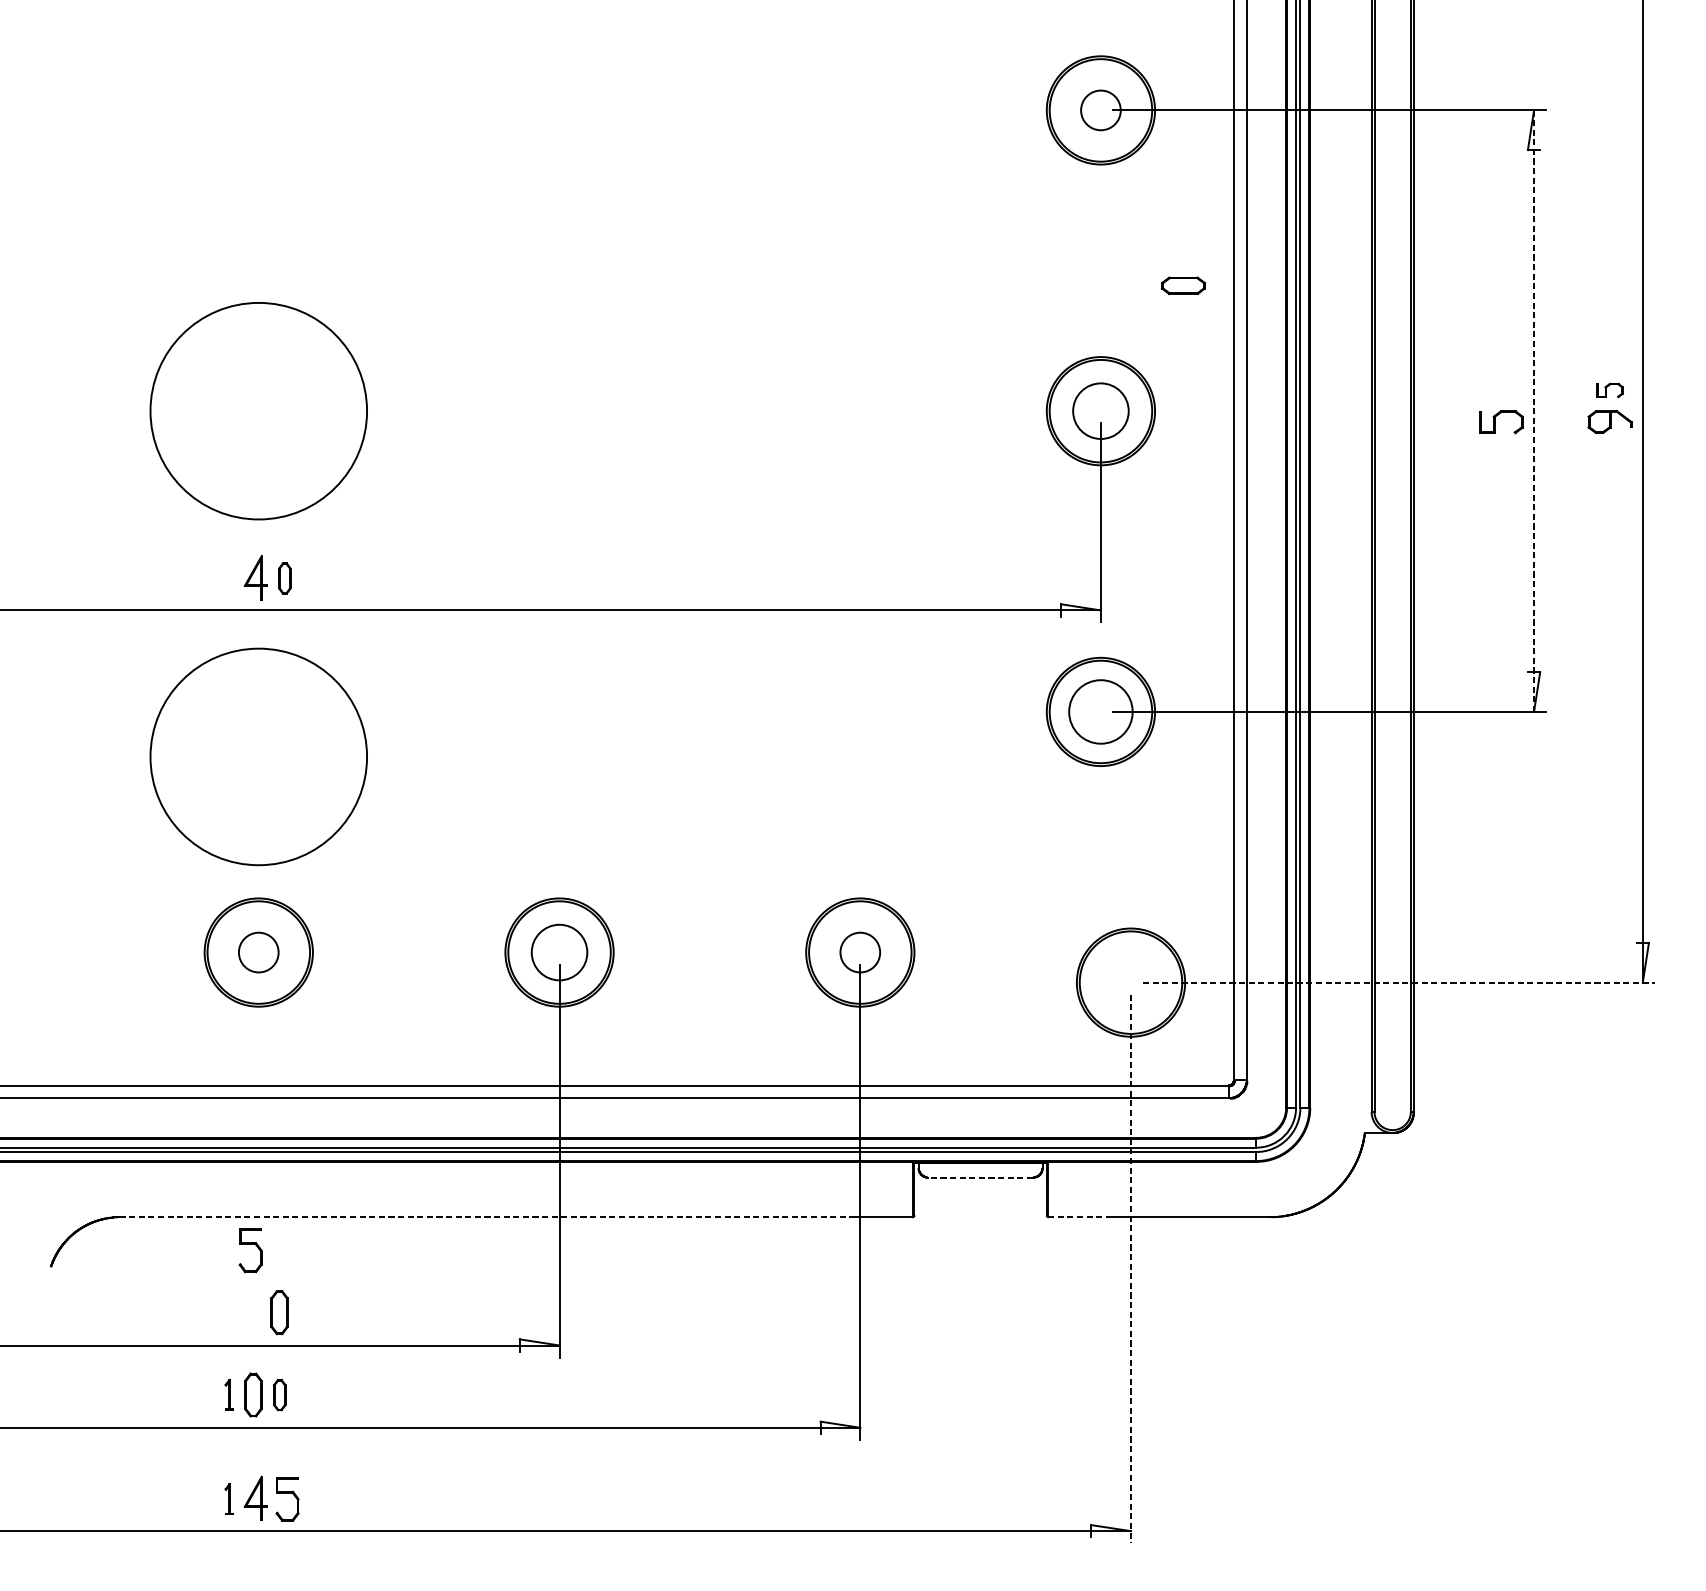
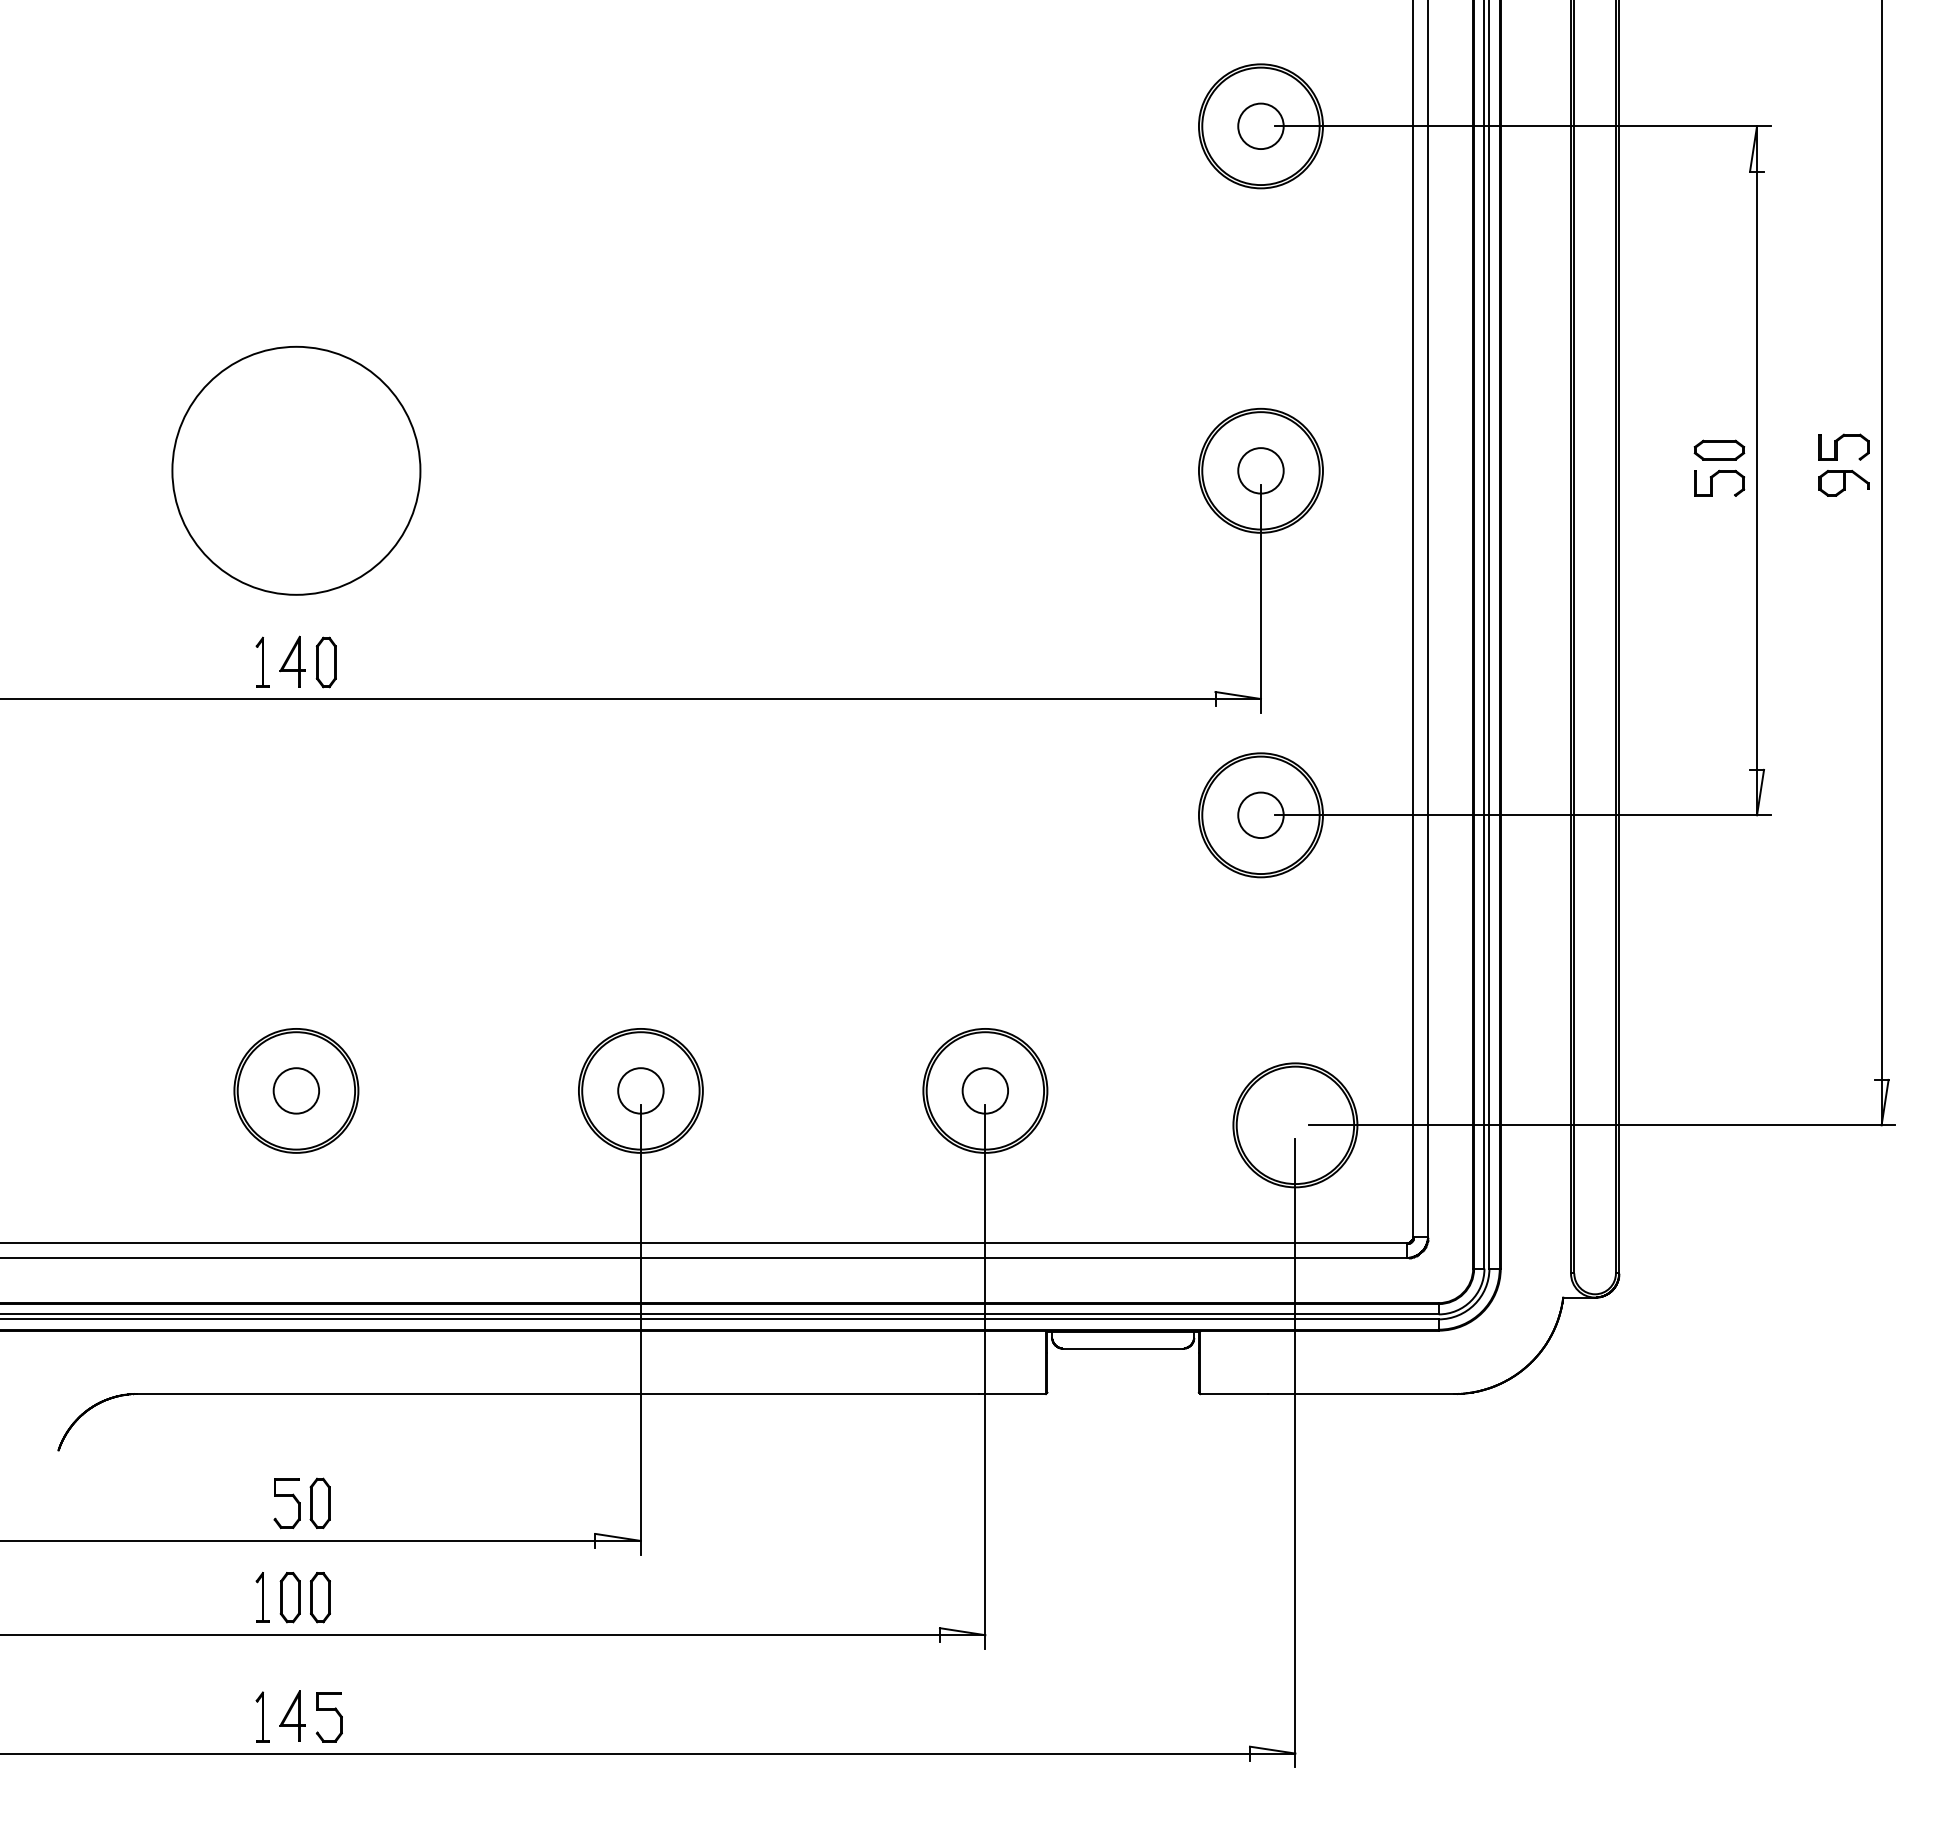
part: (1183, 285) -> (1719, 449), moved
part: (1609, 389) -> (1843, 446), size x1.67
circle: (1100, 410) -> (1260, 470), size x0.71
line: (1534, 411) -> (1757, 471), dashed -> solid
part: (229, 577) -> (262, 661), added
part: (284, 578) -> (325, 662), size x1.43
circle: (1100, 712) -> (1260, 815), size x0.62
circle: (258, 756) -> (296, 866), removed
circle: (559, 952) -> (640, 1090), size x0.71
line: (1399, 982) -> (1602, 1125), dashed -> solid
line: (980, 1177) -> (1123, 1348), dashed -> solid
line: (486, 1217) -> (557, 1394), dashed -> solid
line: (1077, 1217) -> (1234, 1394), dashed -> solid
part: (250, 1244) -> (286, 1496), moved
line: (1131, 1269) -> (1295, 1453), dashed -> solid
part: (229, 1394) -> (262, 1597), size x1.43
part: (279, 1394) -> (320, 1597), size x1.43
part: (229, 1498) -> (262, 1716), size x1.43

